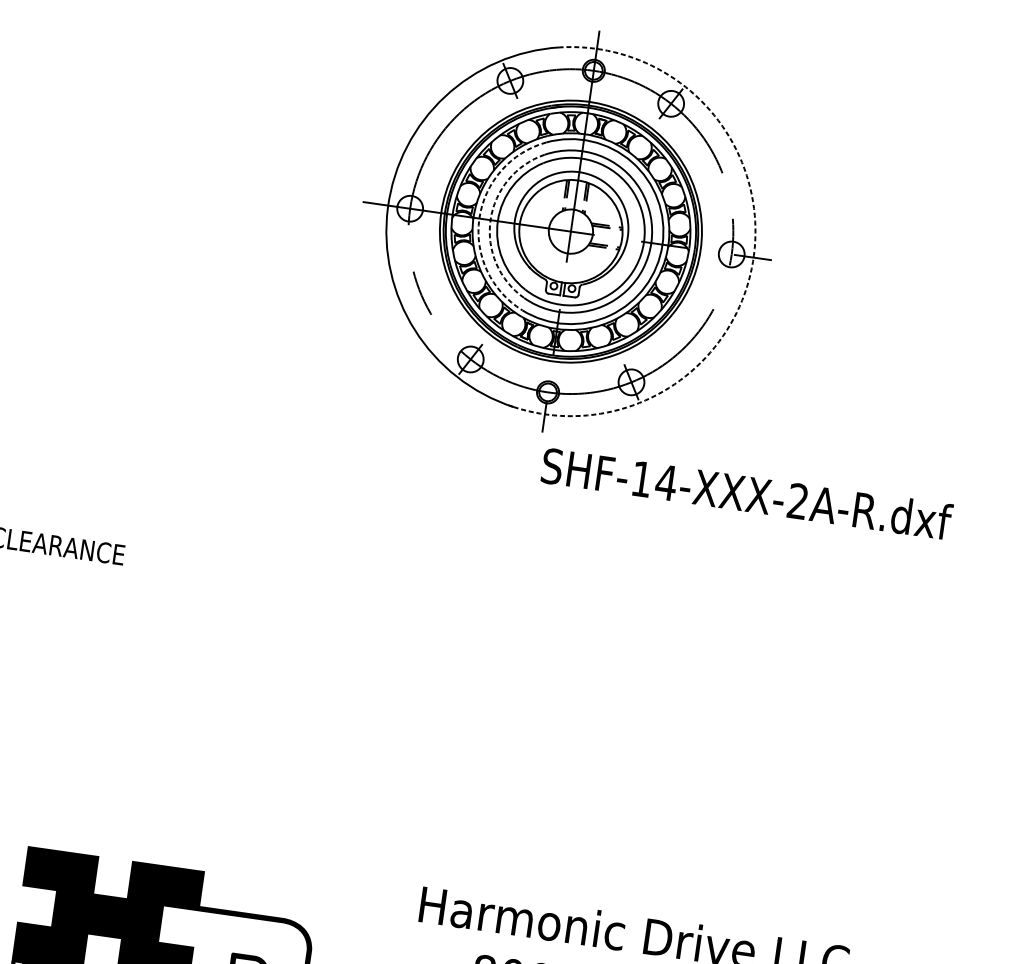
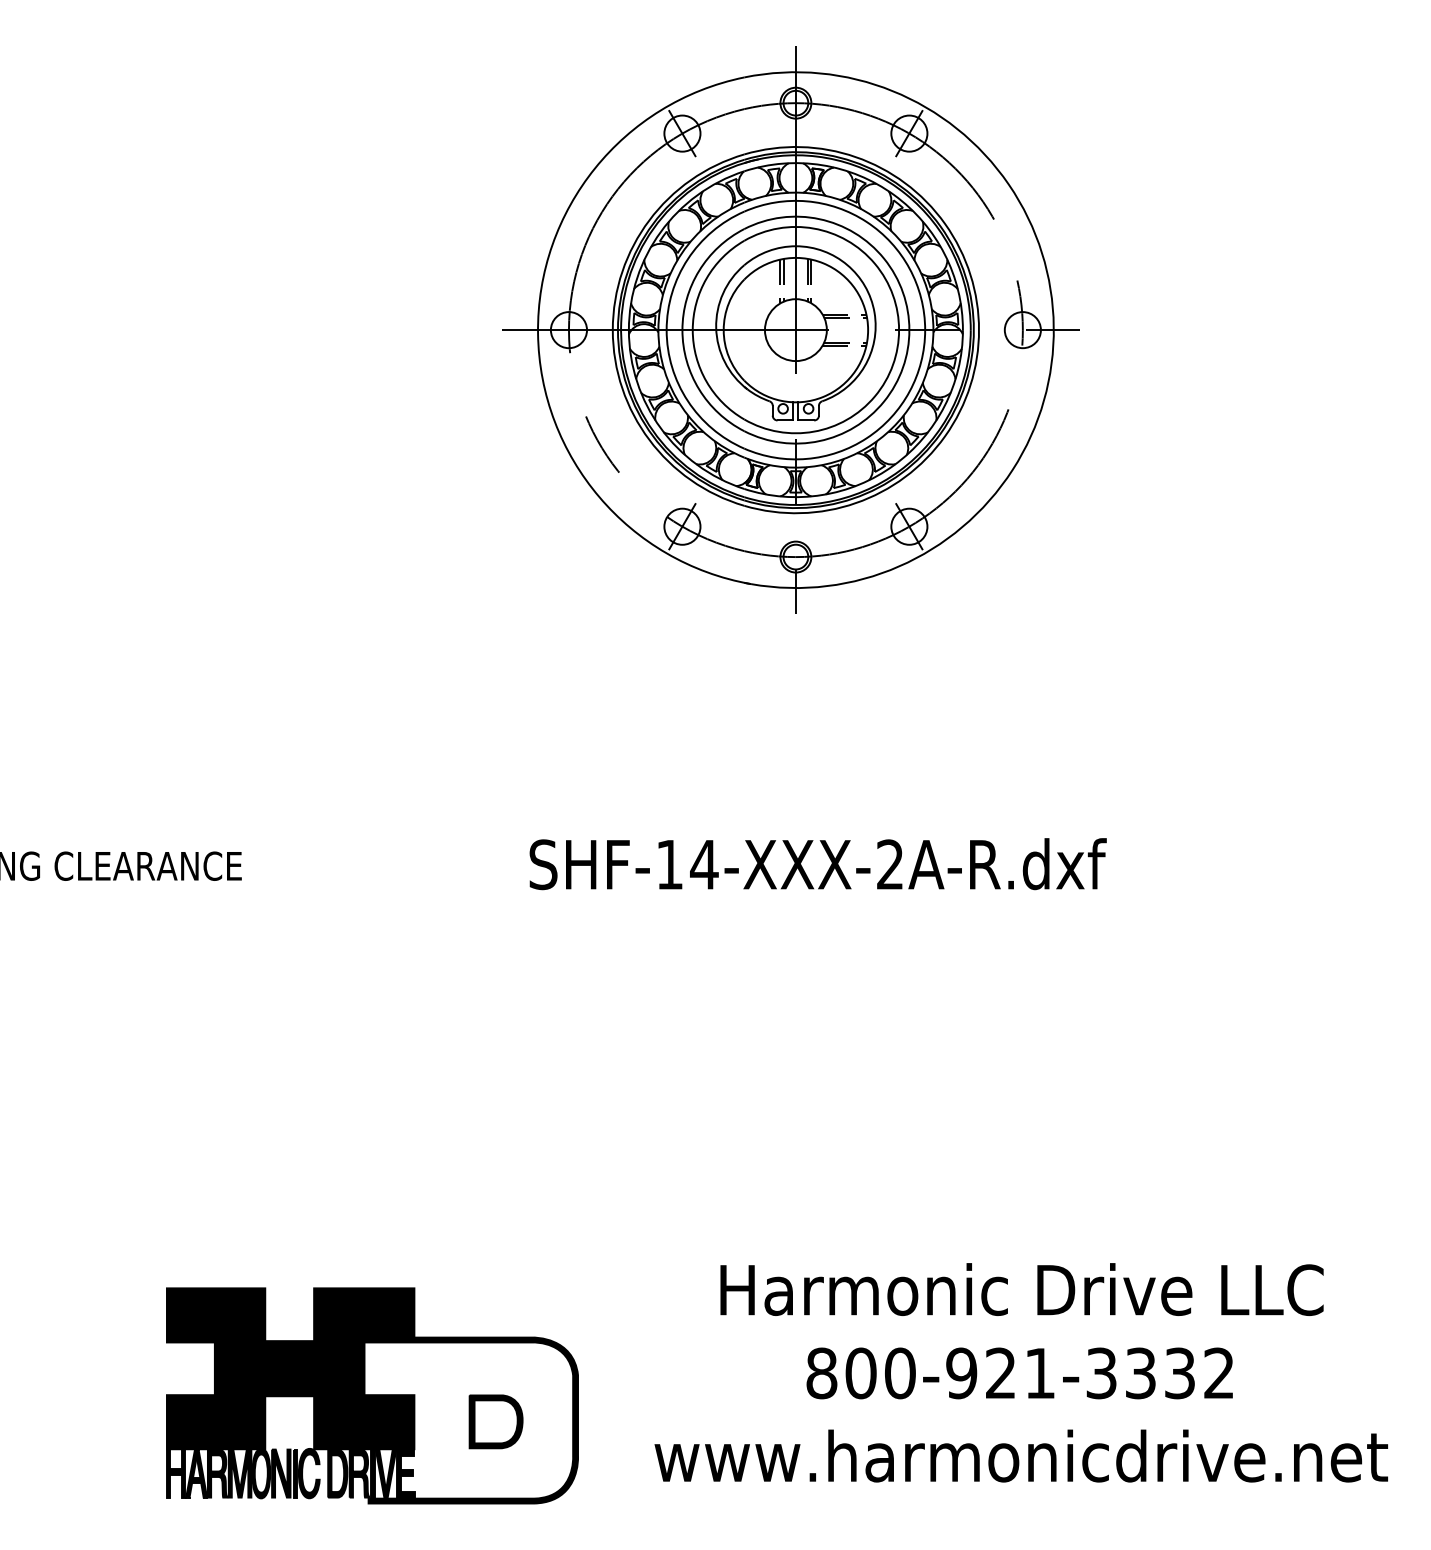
arc: (479, 218) -> (666, 330), dashed -> solid
arc: (490, 220) -> (682, 330), dashed -> solid
arc: (753, 255) -> (1053, 326), dashed -> solid
text: (746, 493) -> (817, 864), moved

